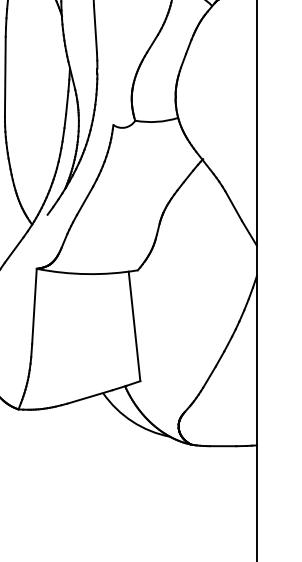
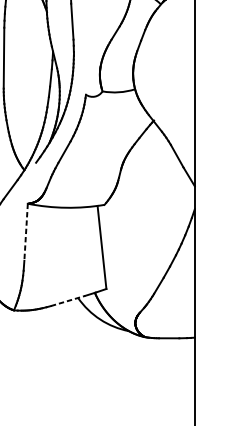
line: (34, 306) -> (26, 232), solid -> dashed
line: (89, 397) -> (67, 301), solid -> dashed

